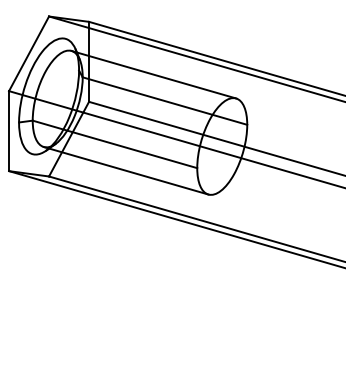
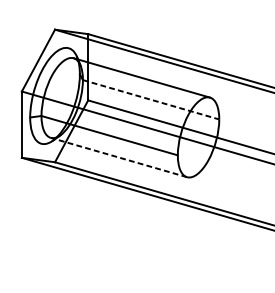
line: (164, 101) -> (150, 100), solid -> dashed
line: (126, 170) -> (119, 157), solid -> dashed

